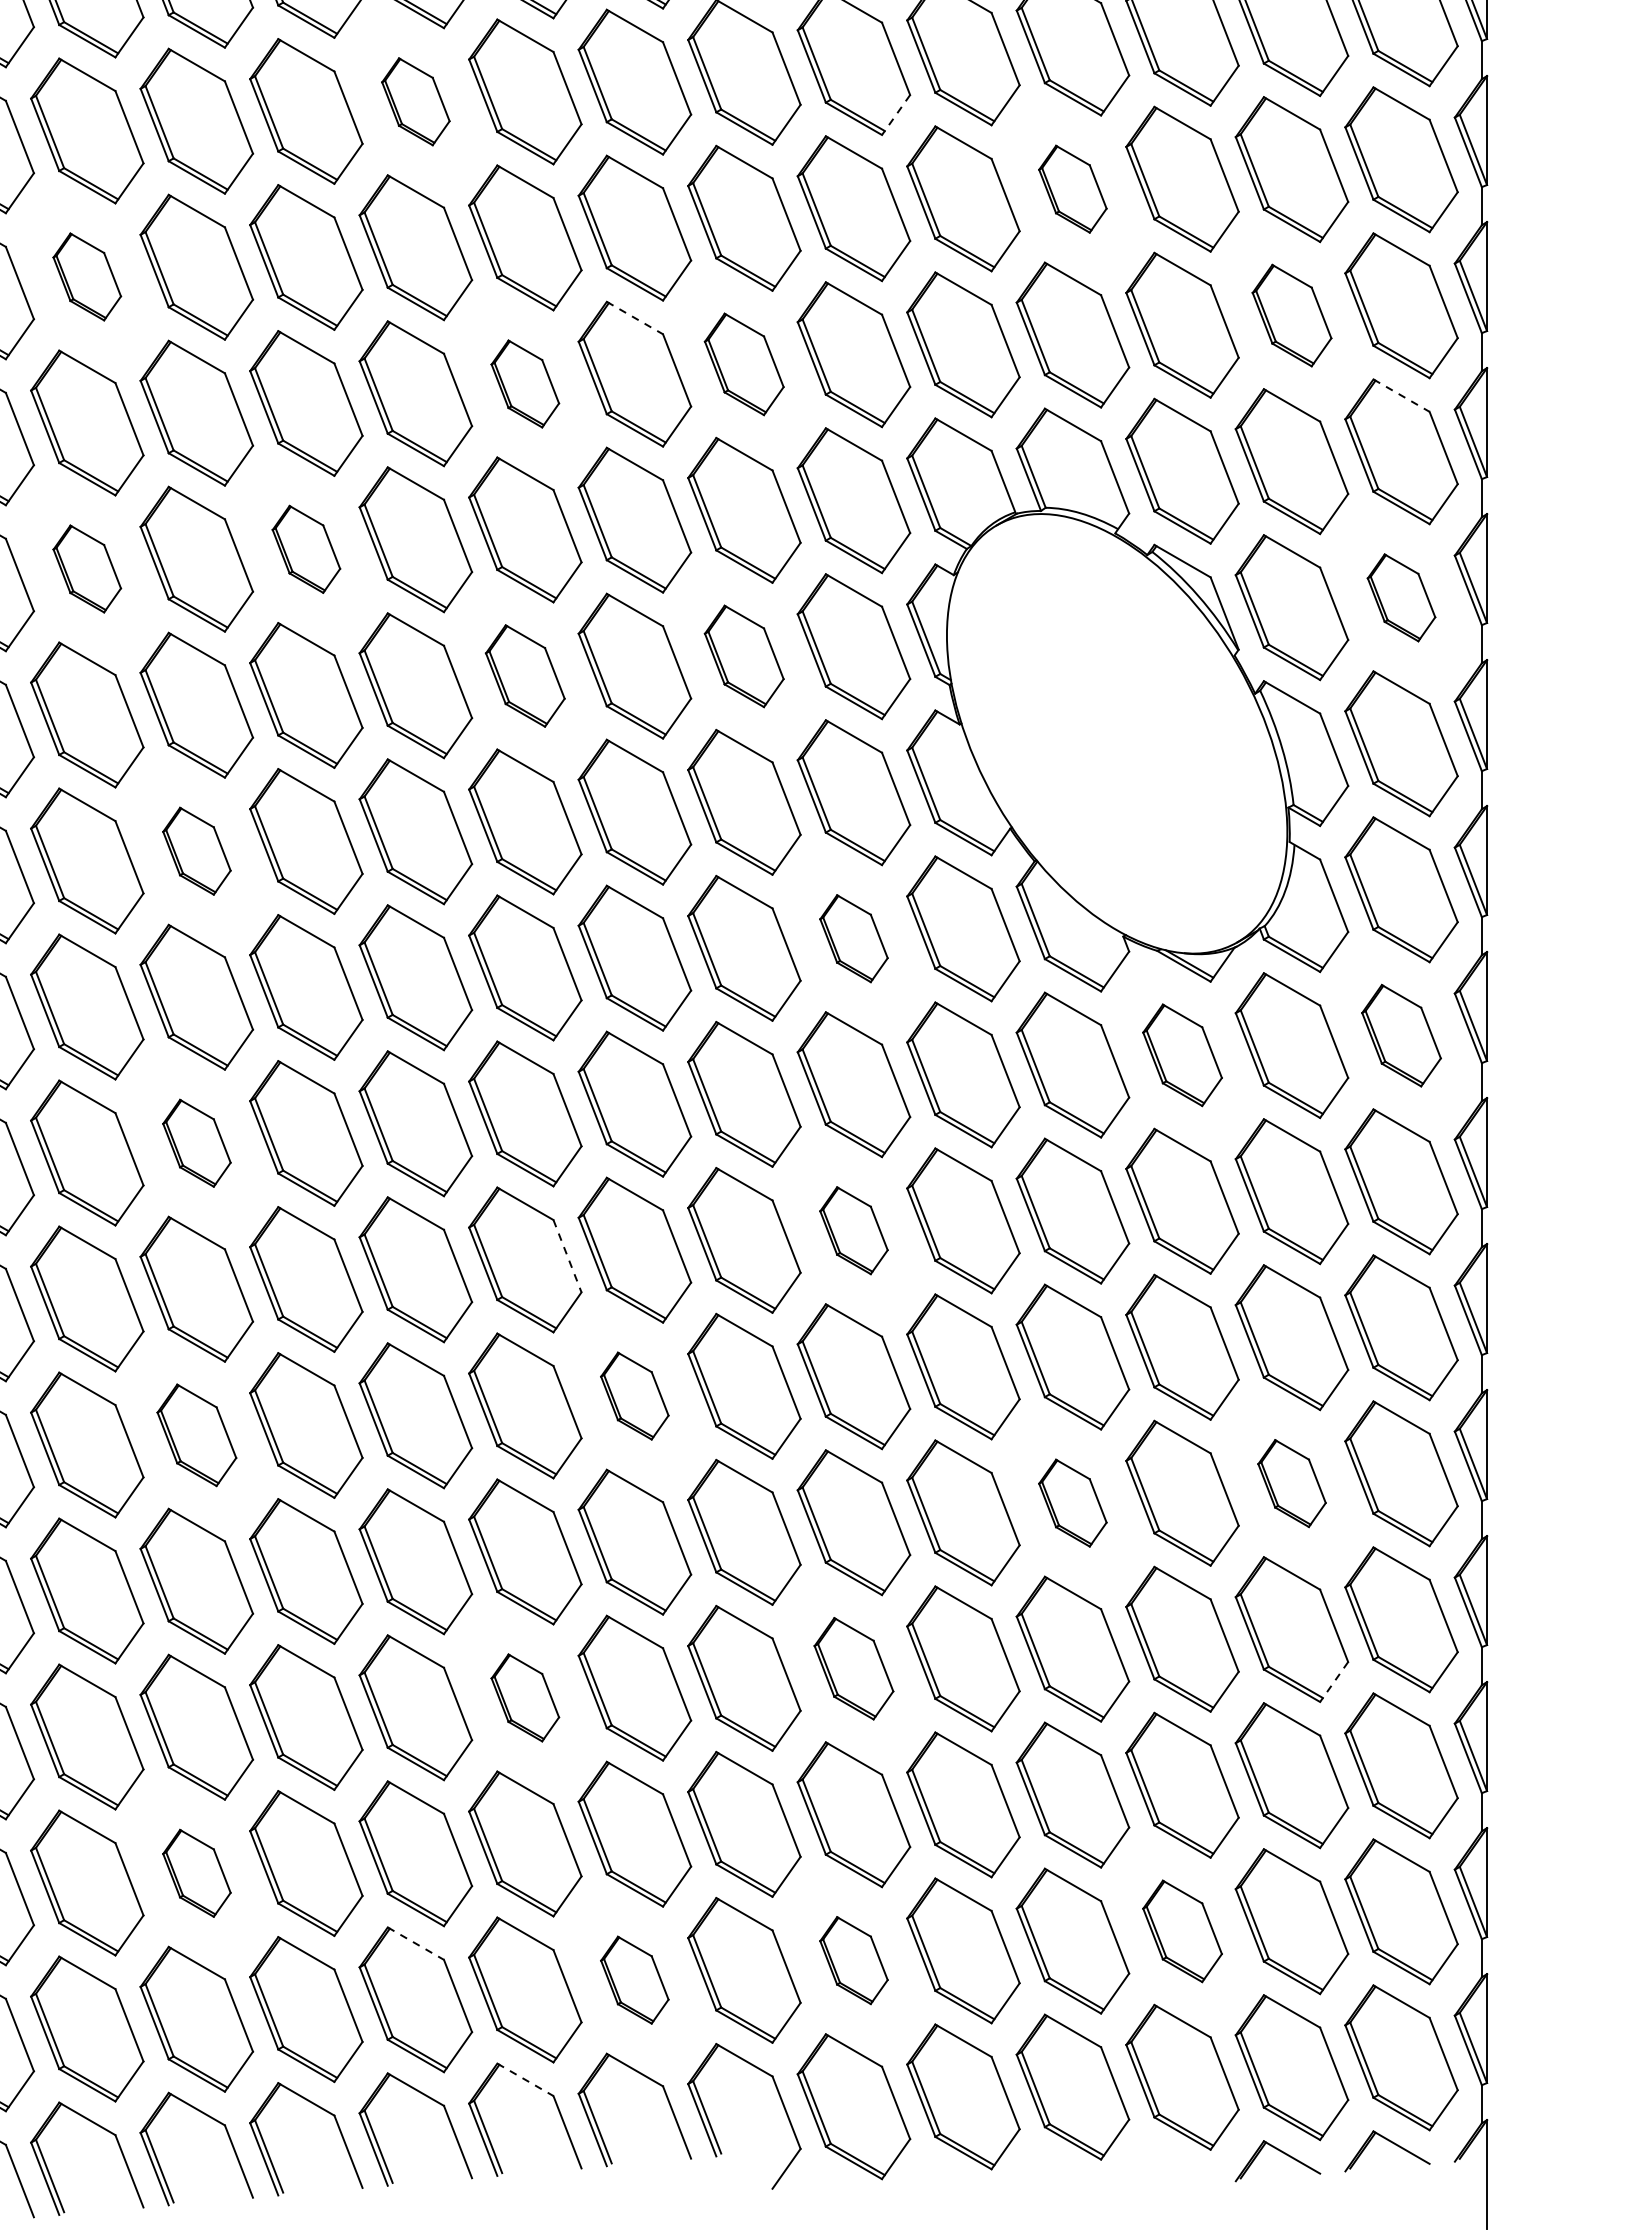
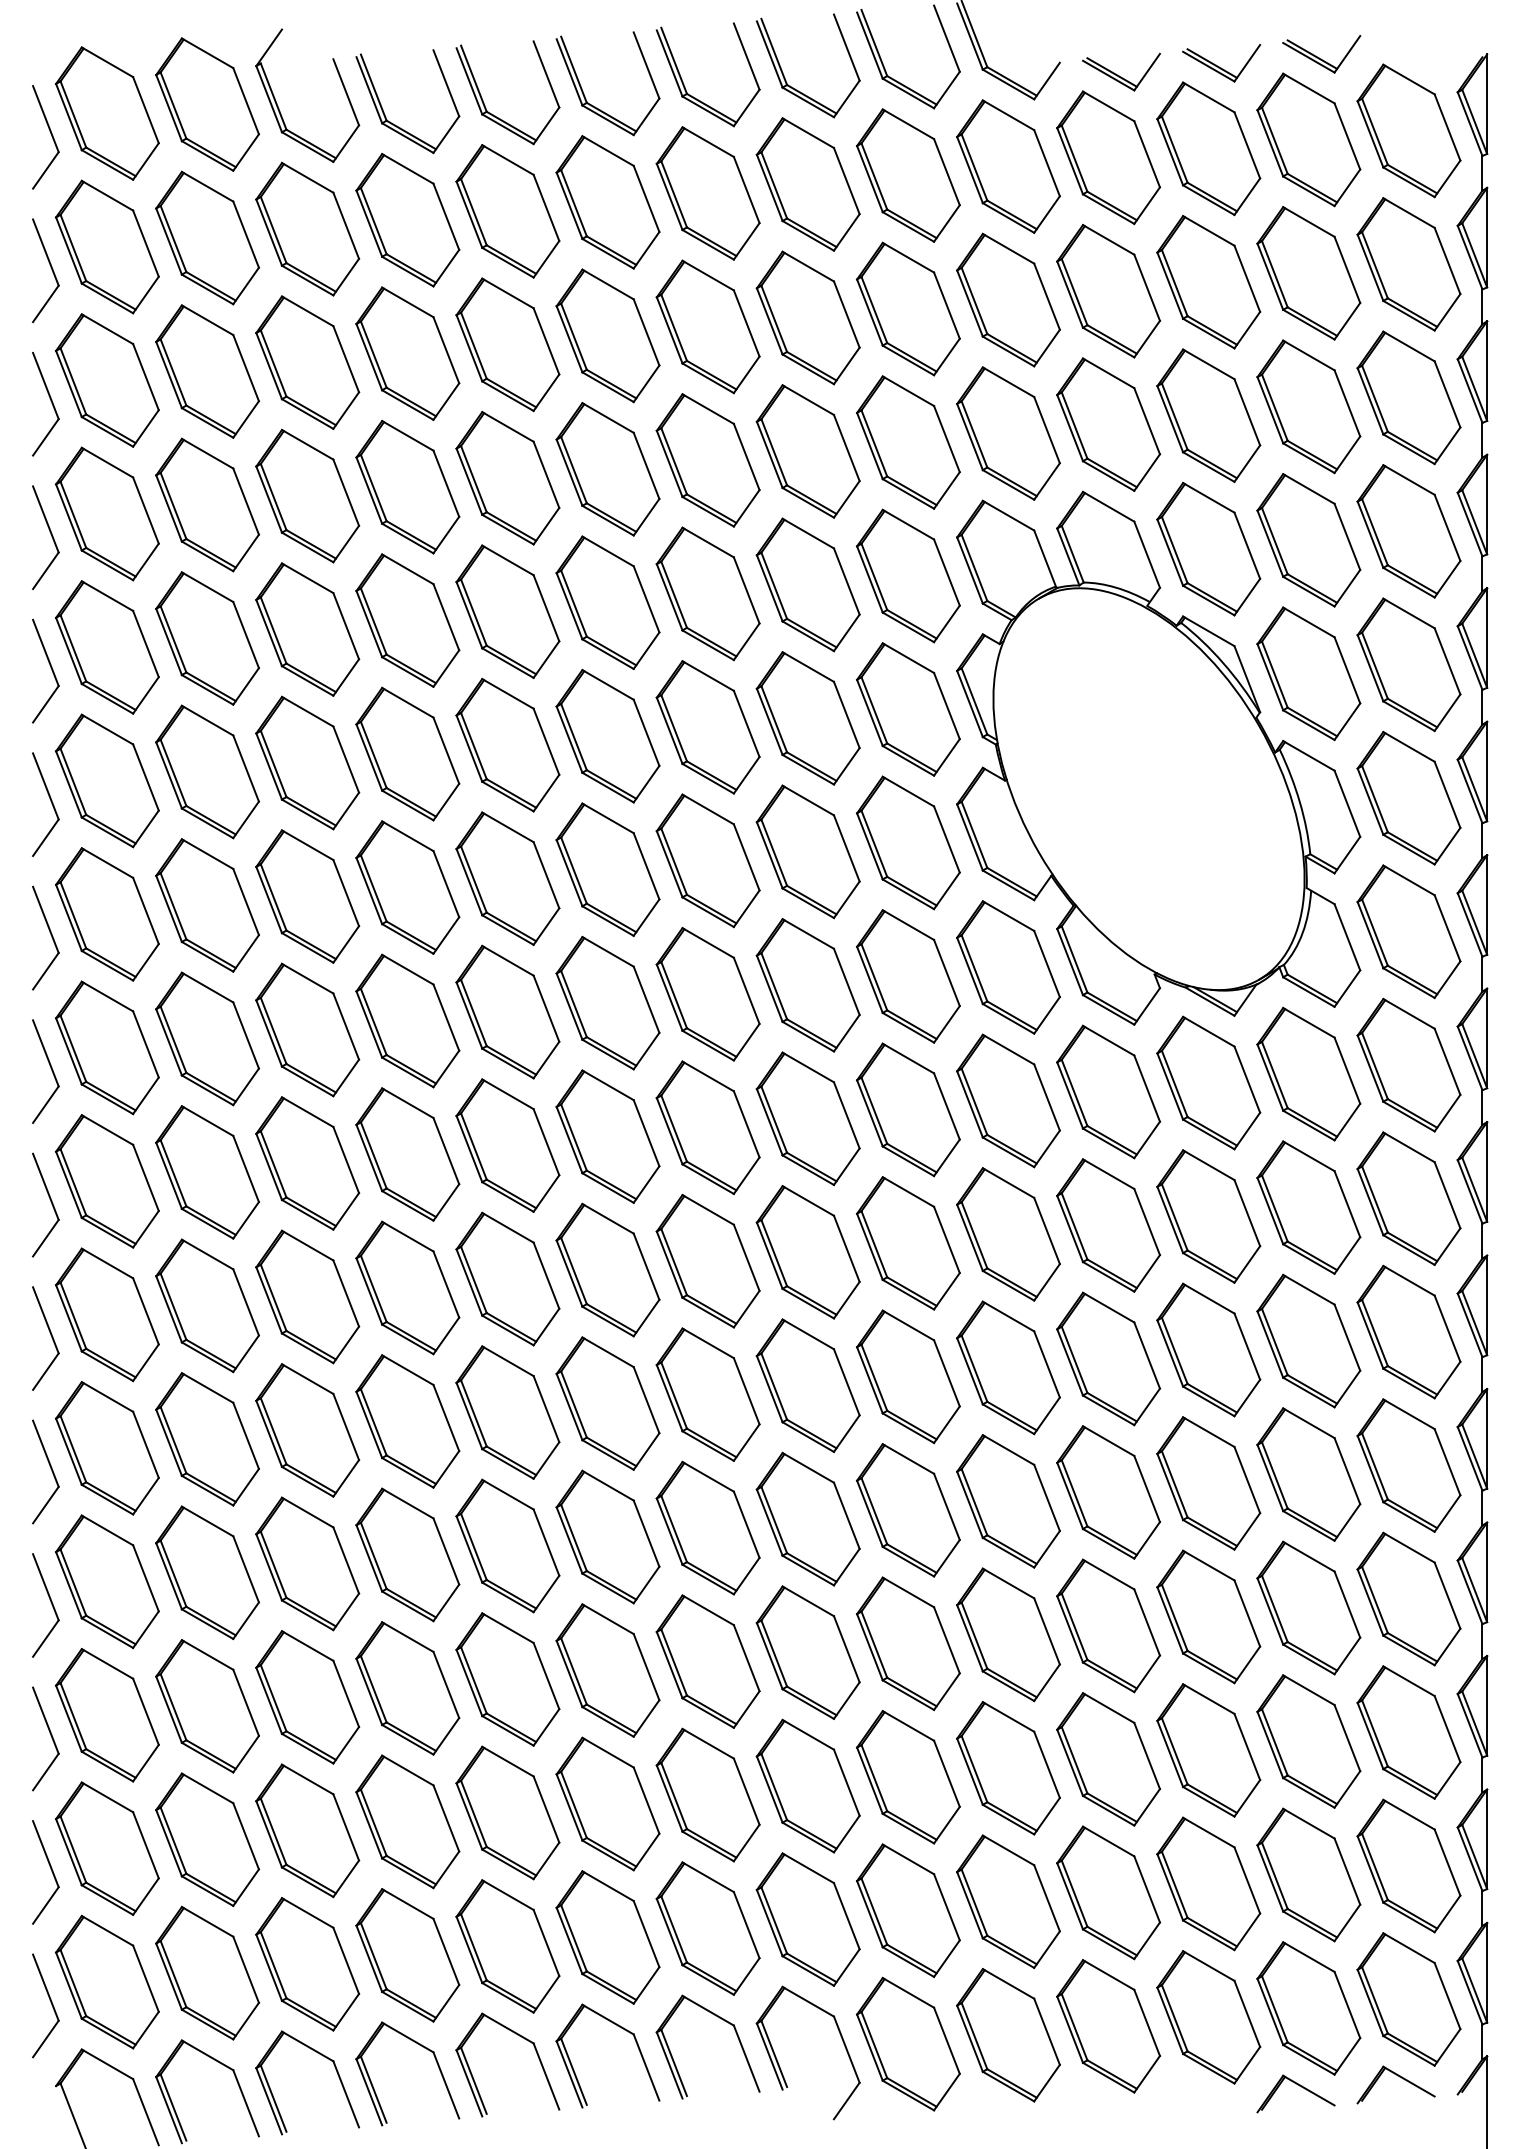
part: (415, 101) -> (507, 211), size x1.67
line: (895, 115) -> (946, 223), dashed -> solid
part: (1072, 189) -> (1108, 291), size x1.67
part: (87, 276) -> (207, 371), size x1.67
part: (1291, 315) -> (1308, 406), size x1.43
line: (635, 318) -> (708, 409), dashed -> solid
part: (743, 364) -> (807, 451), size x1.43
part: (524, 384) -> (607, 469), size x1.67
line: (1401, 396) -> (1408, 480), dashed -> solid
part: (306, 549) -> (407, 620), size x1.67
part: (87, 569) -> (207, 638), size x1.67
part: (1401, 597) -> (1408, 664), size x1.67
part: (743, 656) -> (807, 718), size x1.43
part: (524, 676) -> (607, 736), size x1.43
part: (196, 851) -> (307, 896), size x1.67
part: (854, 938) -> (908, 976), size x1.67
part: (1401, 1035) -> (1408, 1064), size x1.43
part: (1182, 1054) -> (1208, 1082), size x1.43
part: (196, 1143) -> (307, 1163), size x1.67
part: (854, 1230) -> (908, 1243), size x1.67
line: (567, 1257) -> (646, 1267), dashed -> solid
part: (634, 1395) -> (707, 1394), size x1.67
part: (196, 1435) -> (307, 1430), size x1.43
part: (1291, 1483) -> (1308, 1474), size x1.67
part: (1072, 1503) -> (1108, 1492), size x1.67
part: (854, 1668) -> (908, 1643), size x1.43
line: (1334, 1682) -> (1347, 1656), dashed -> solid
part: (524, 1697) -> (607, 1670), size x1.67
part: (196, 1872) -> (307, 1830), size x1.67
part: (1182, 1930) -> (1208, 1883), size x1.43
line: (415, 1944) -> (507, 1895), dashed -> solid
part: (854, 1960) -> (908, 1910), size x1.67
part: (634, 1980) -> (707, 1928), size x1.67
line: (525, 2079) -> (608, 2019), dashed -> solid

